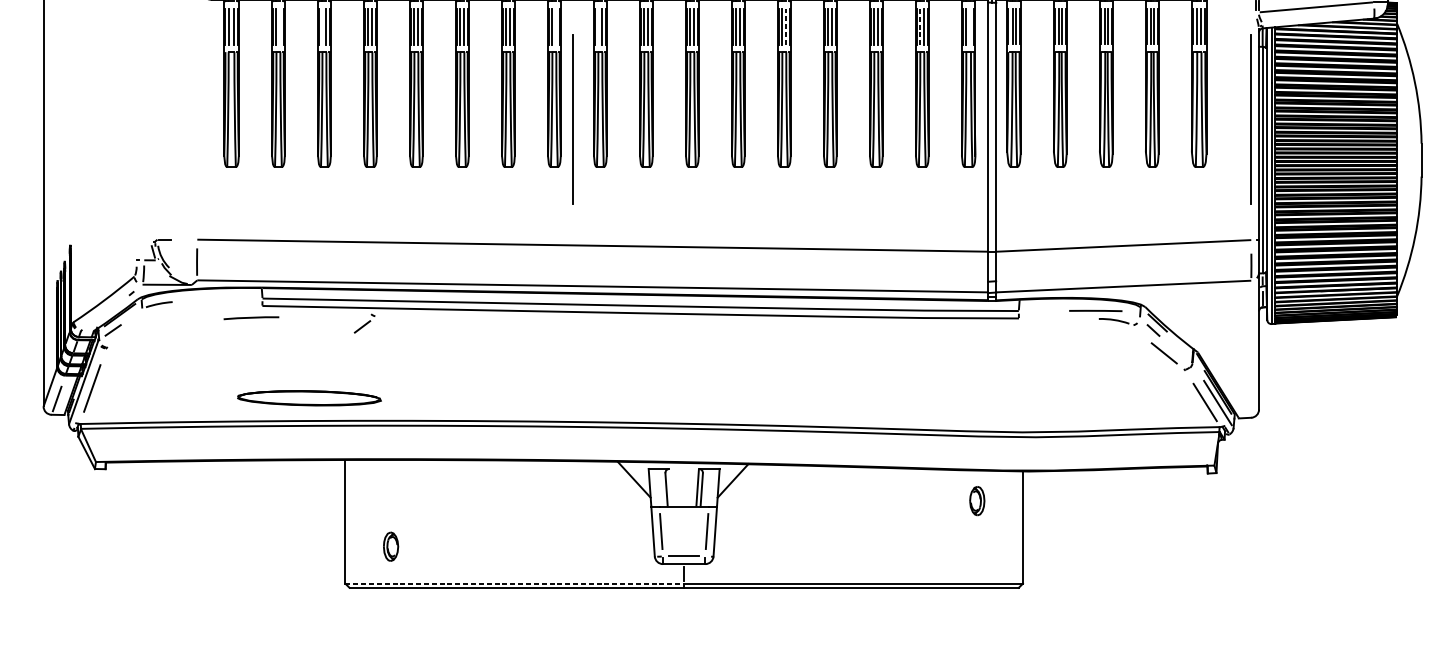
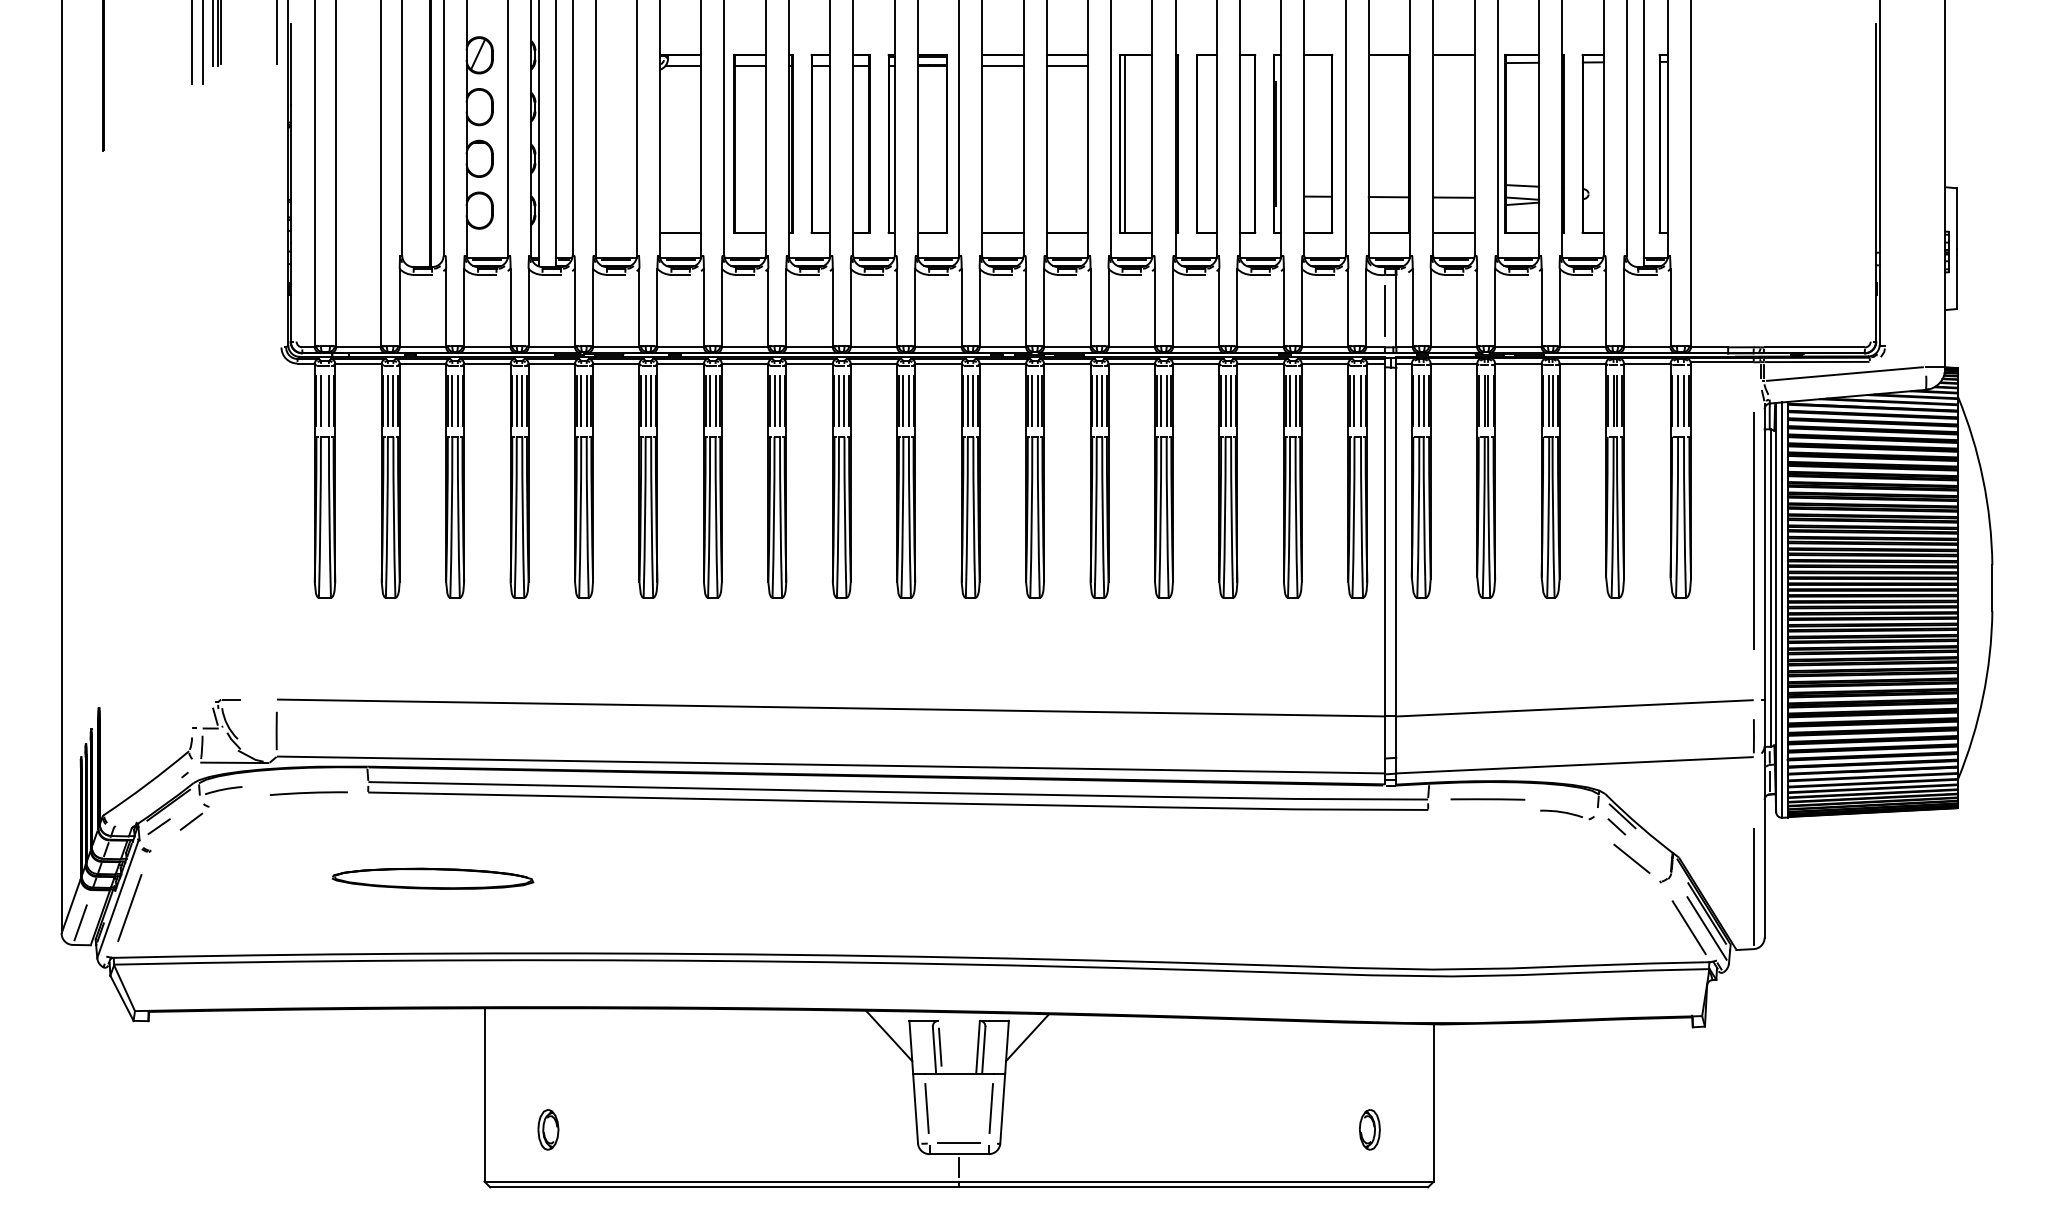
line: (280, 26) -> (393, 401), added
line: (322, 26) -> (452, 401), added
line: (556, 26) -> (780, 401), added
line: (598, 26) -> (838, 401), added
line: (786, 26) -> (1102, 401), dashed -> solid
line: (920, 26) -> (1290, 401), dashed -> solid
line: (971, 26) -> (1361, 401), added
line: (573, 119) -> (803, 530), removed
line: (1095, 310) -> (1487, 799), moved
line: (251, 318) -> (308, 793), moved
part: (364, 323) -> (194, 816), moved
line: (1251, 373) -> (1753, 886), added
part: (309, 398) -> (432, 878), moved
line: (670, 487) -> (939, 1046), added
part: (977, 500) -> (1369, 1129), moved
line: (515, 583) -> (722, 1181), dashed -> solid

